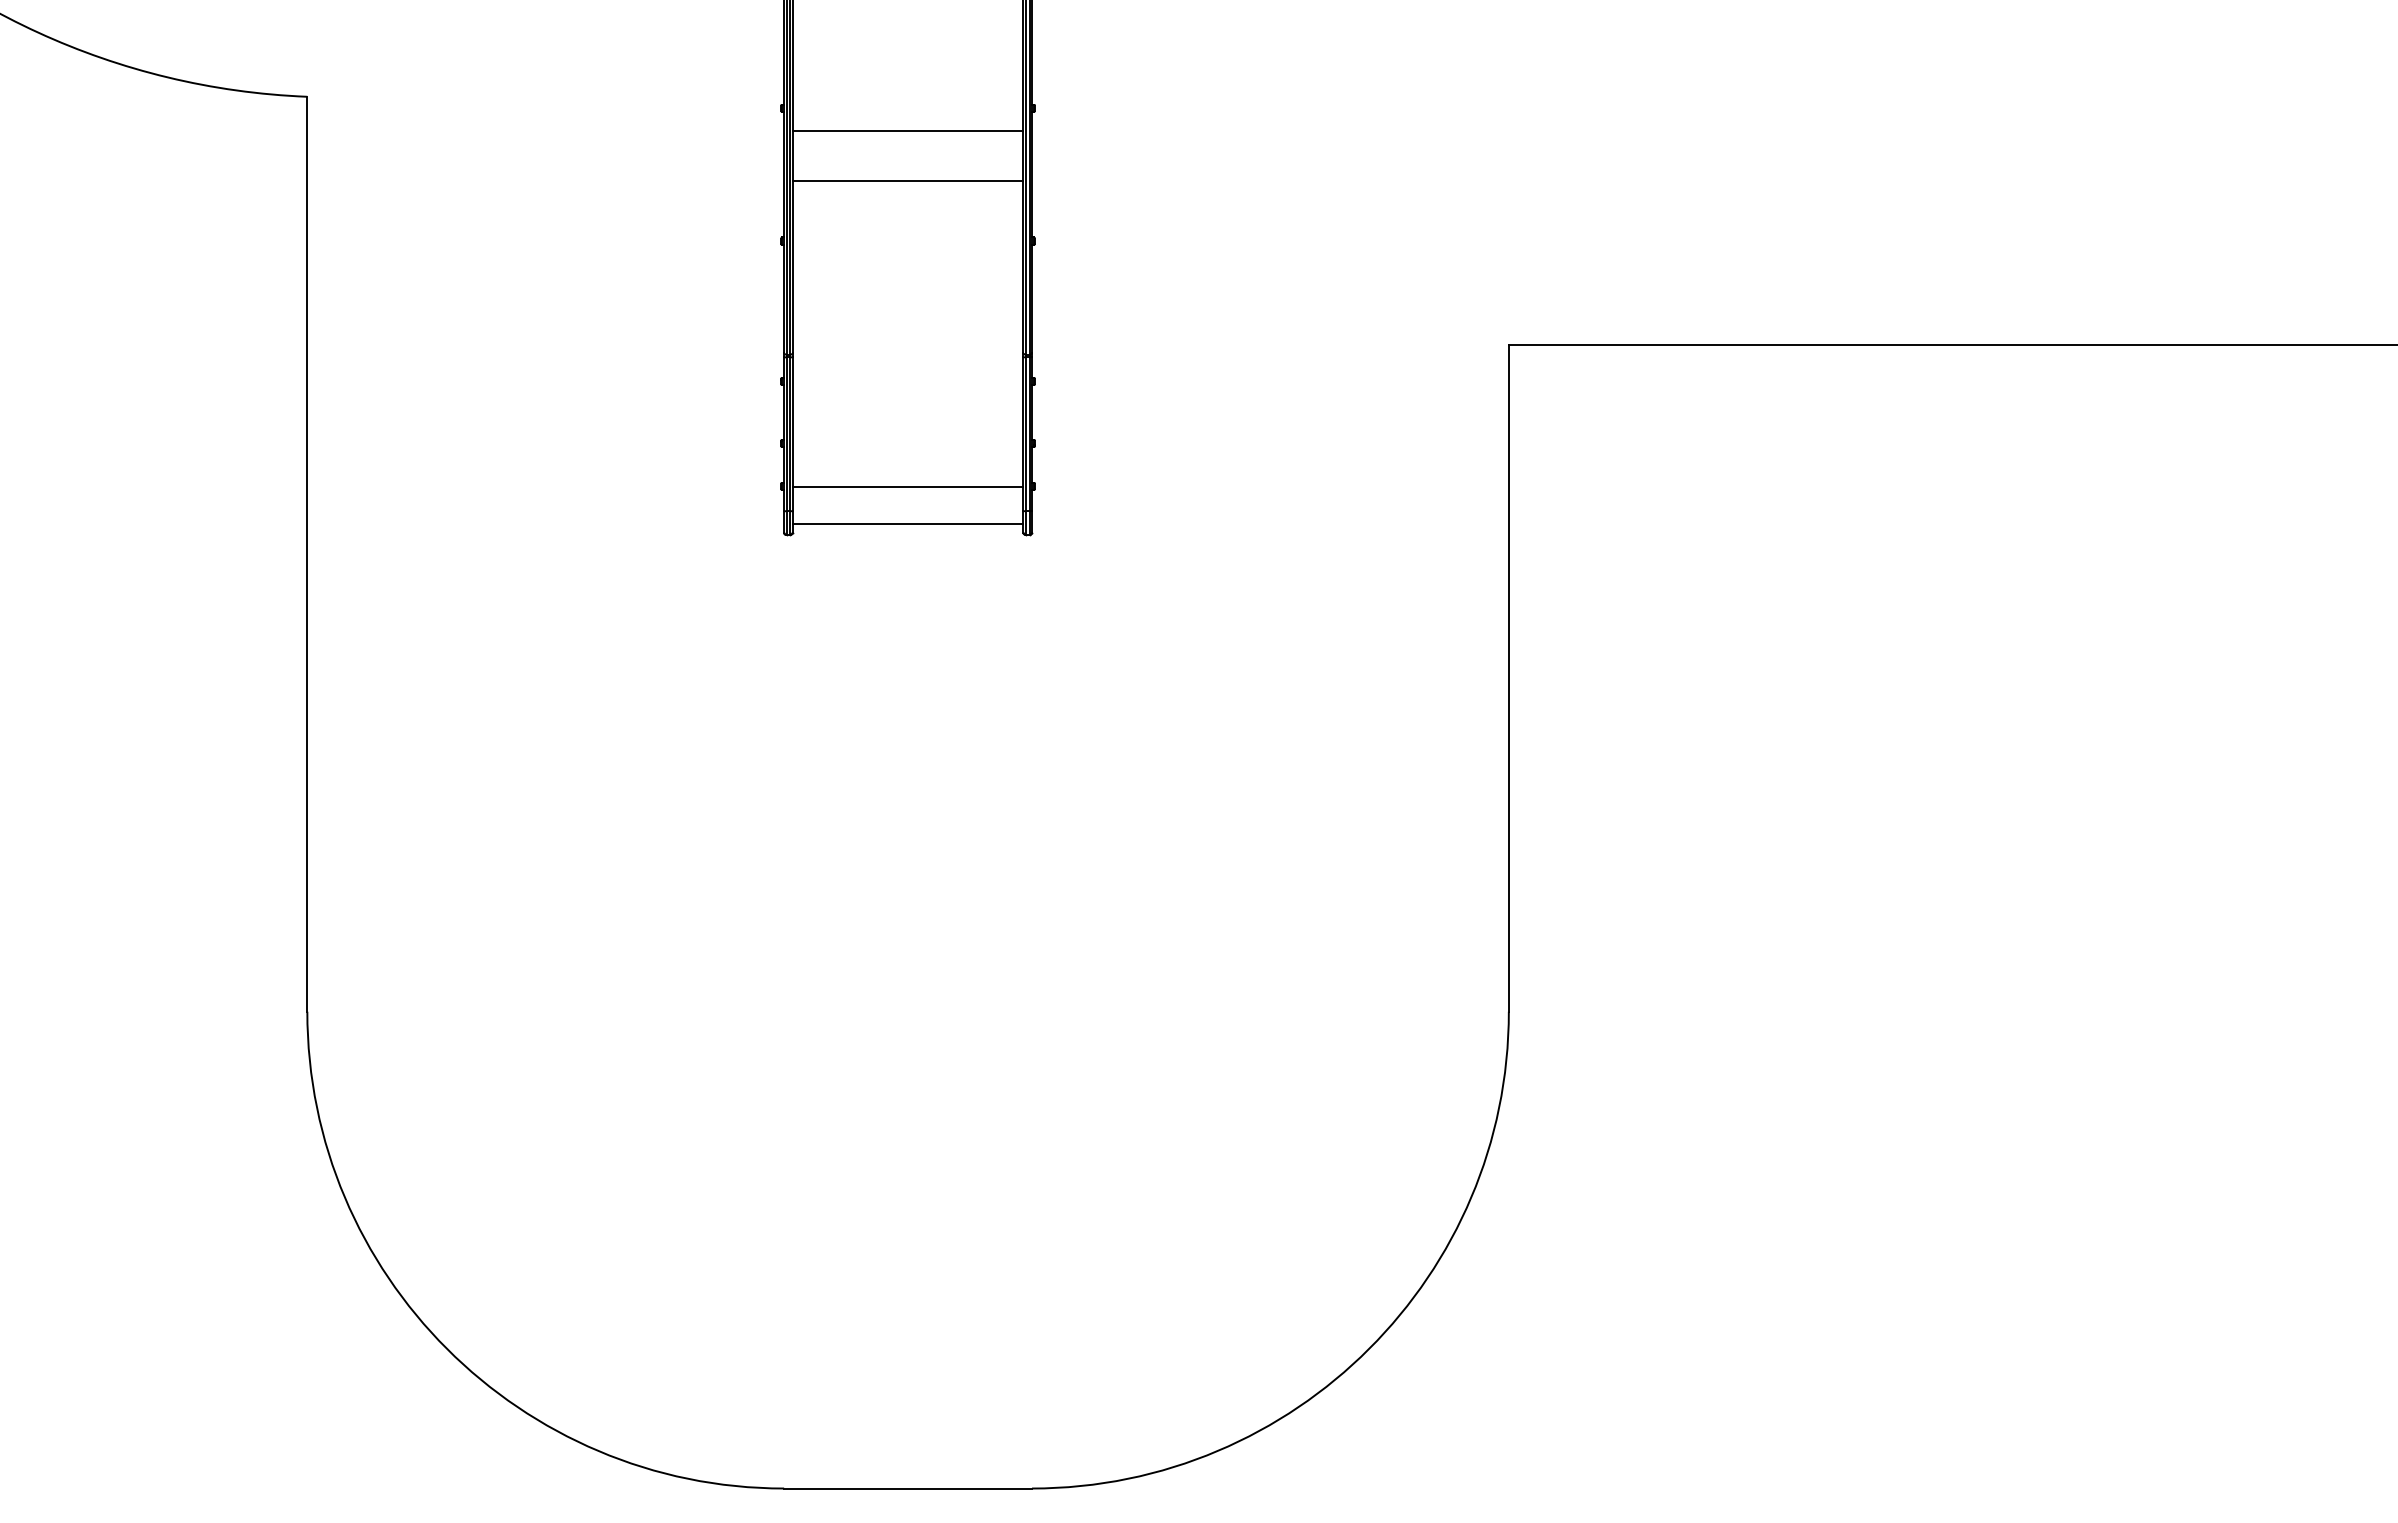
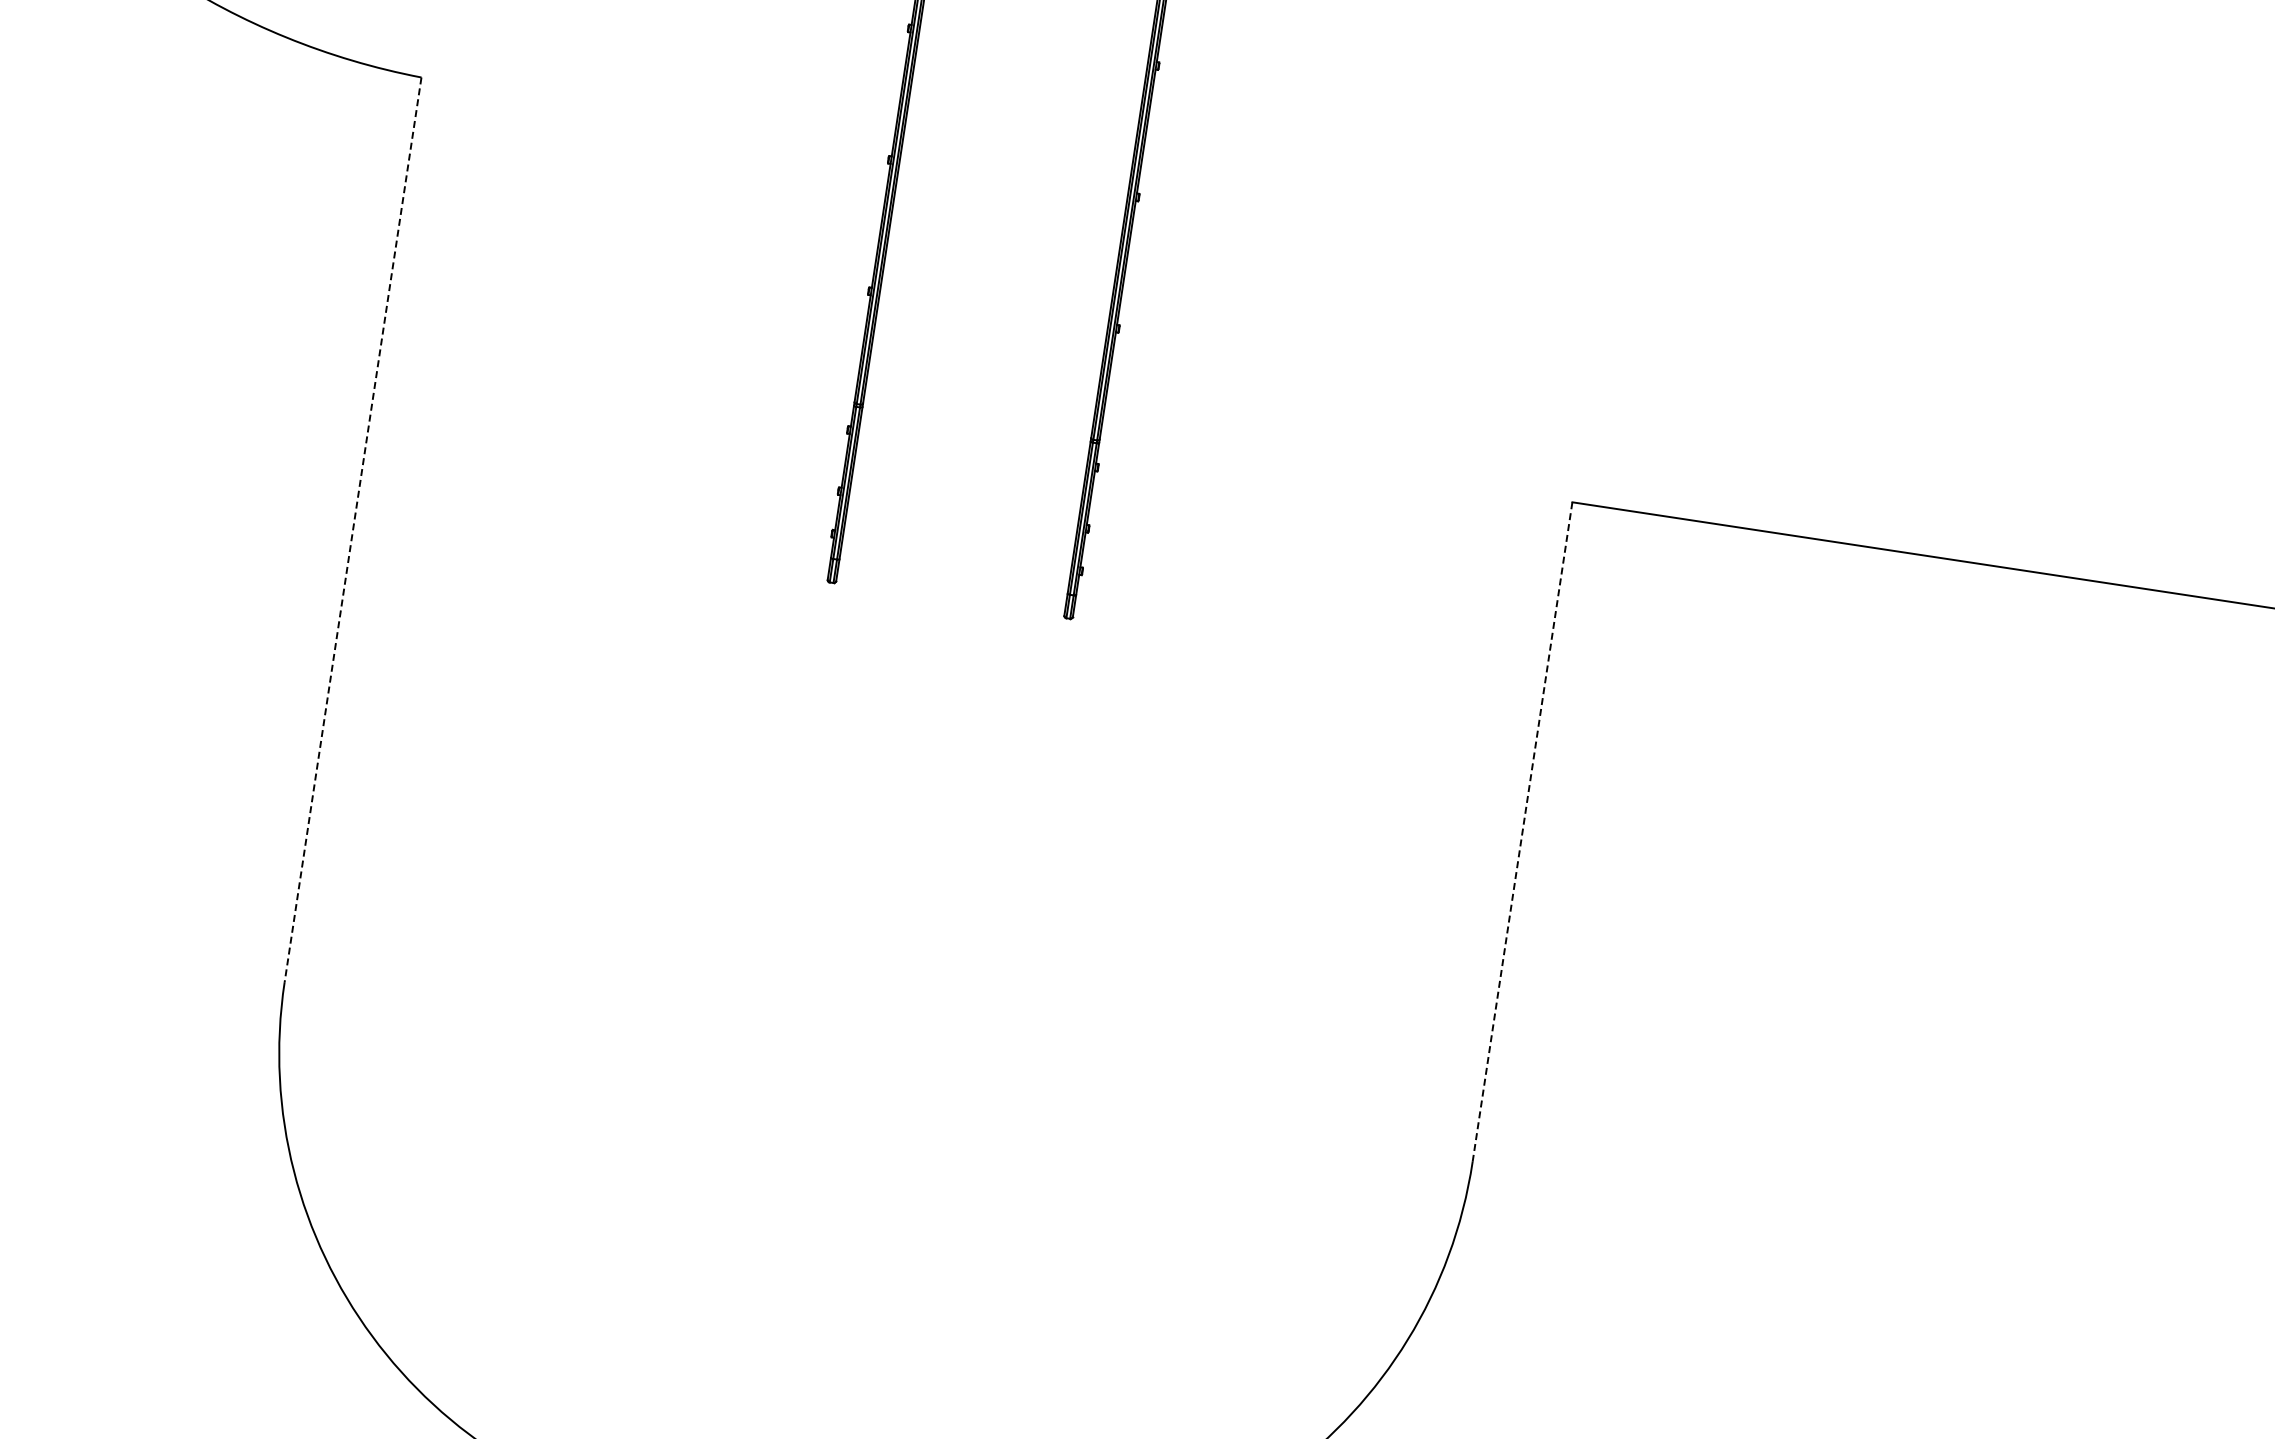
line: (907, 131) -> (1009, 201), removed
line: (907, 181) -> (1002, 251), removed
line: (907, 487) -> (956, 553), removed
line: (907, 524) -> (950, 590), removed
line: (307, 554) -> (353, 530), solid -> dashed
line: (1508, 678) -> (1522, 832), solid -> dashed

